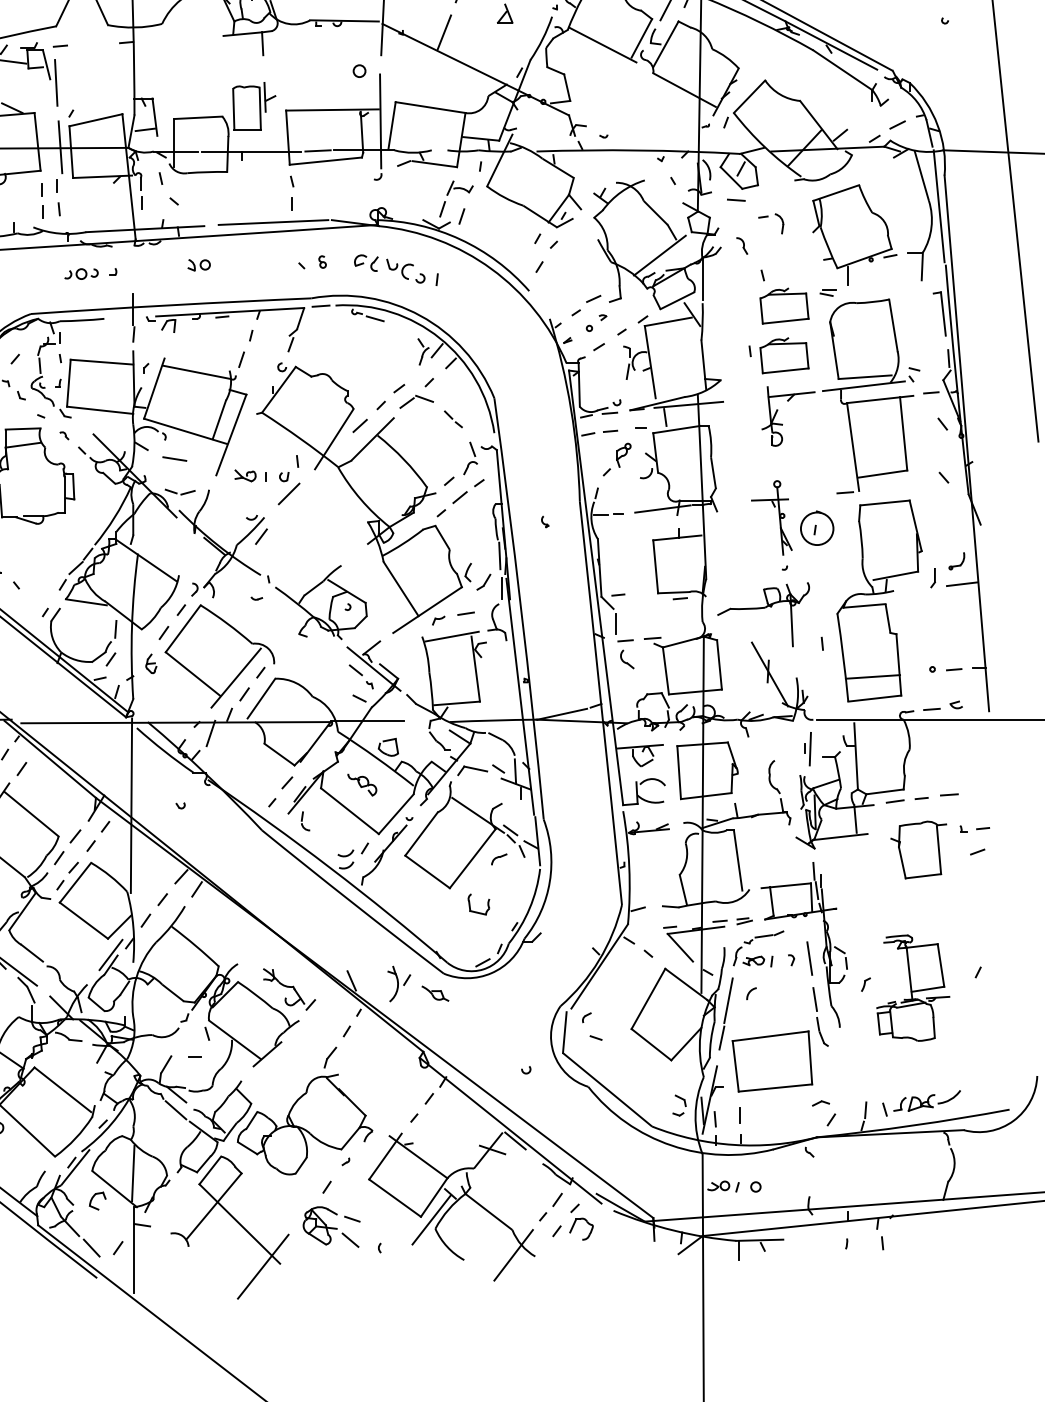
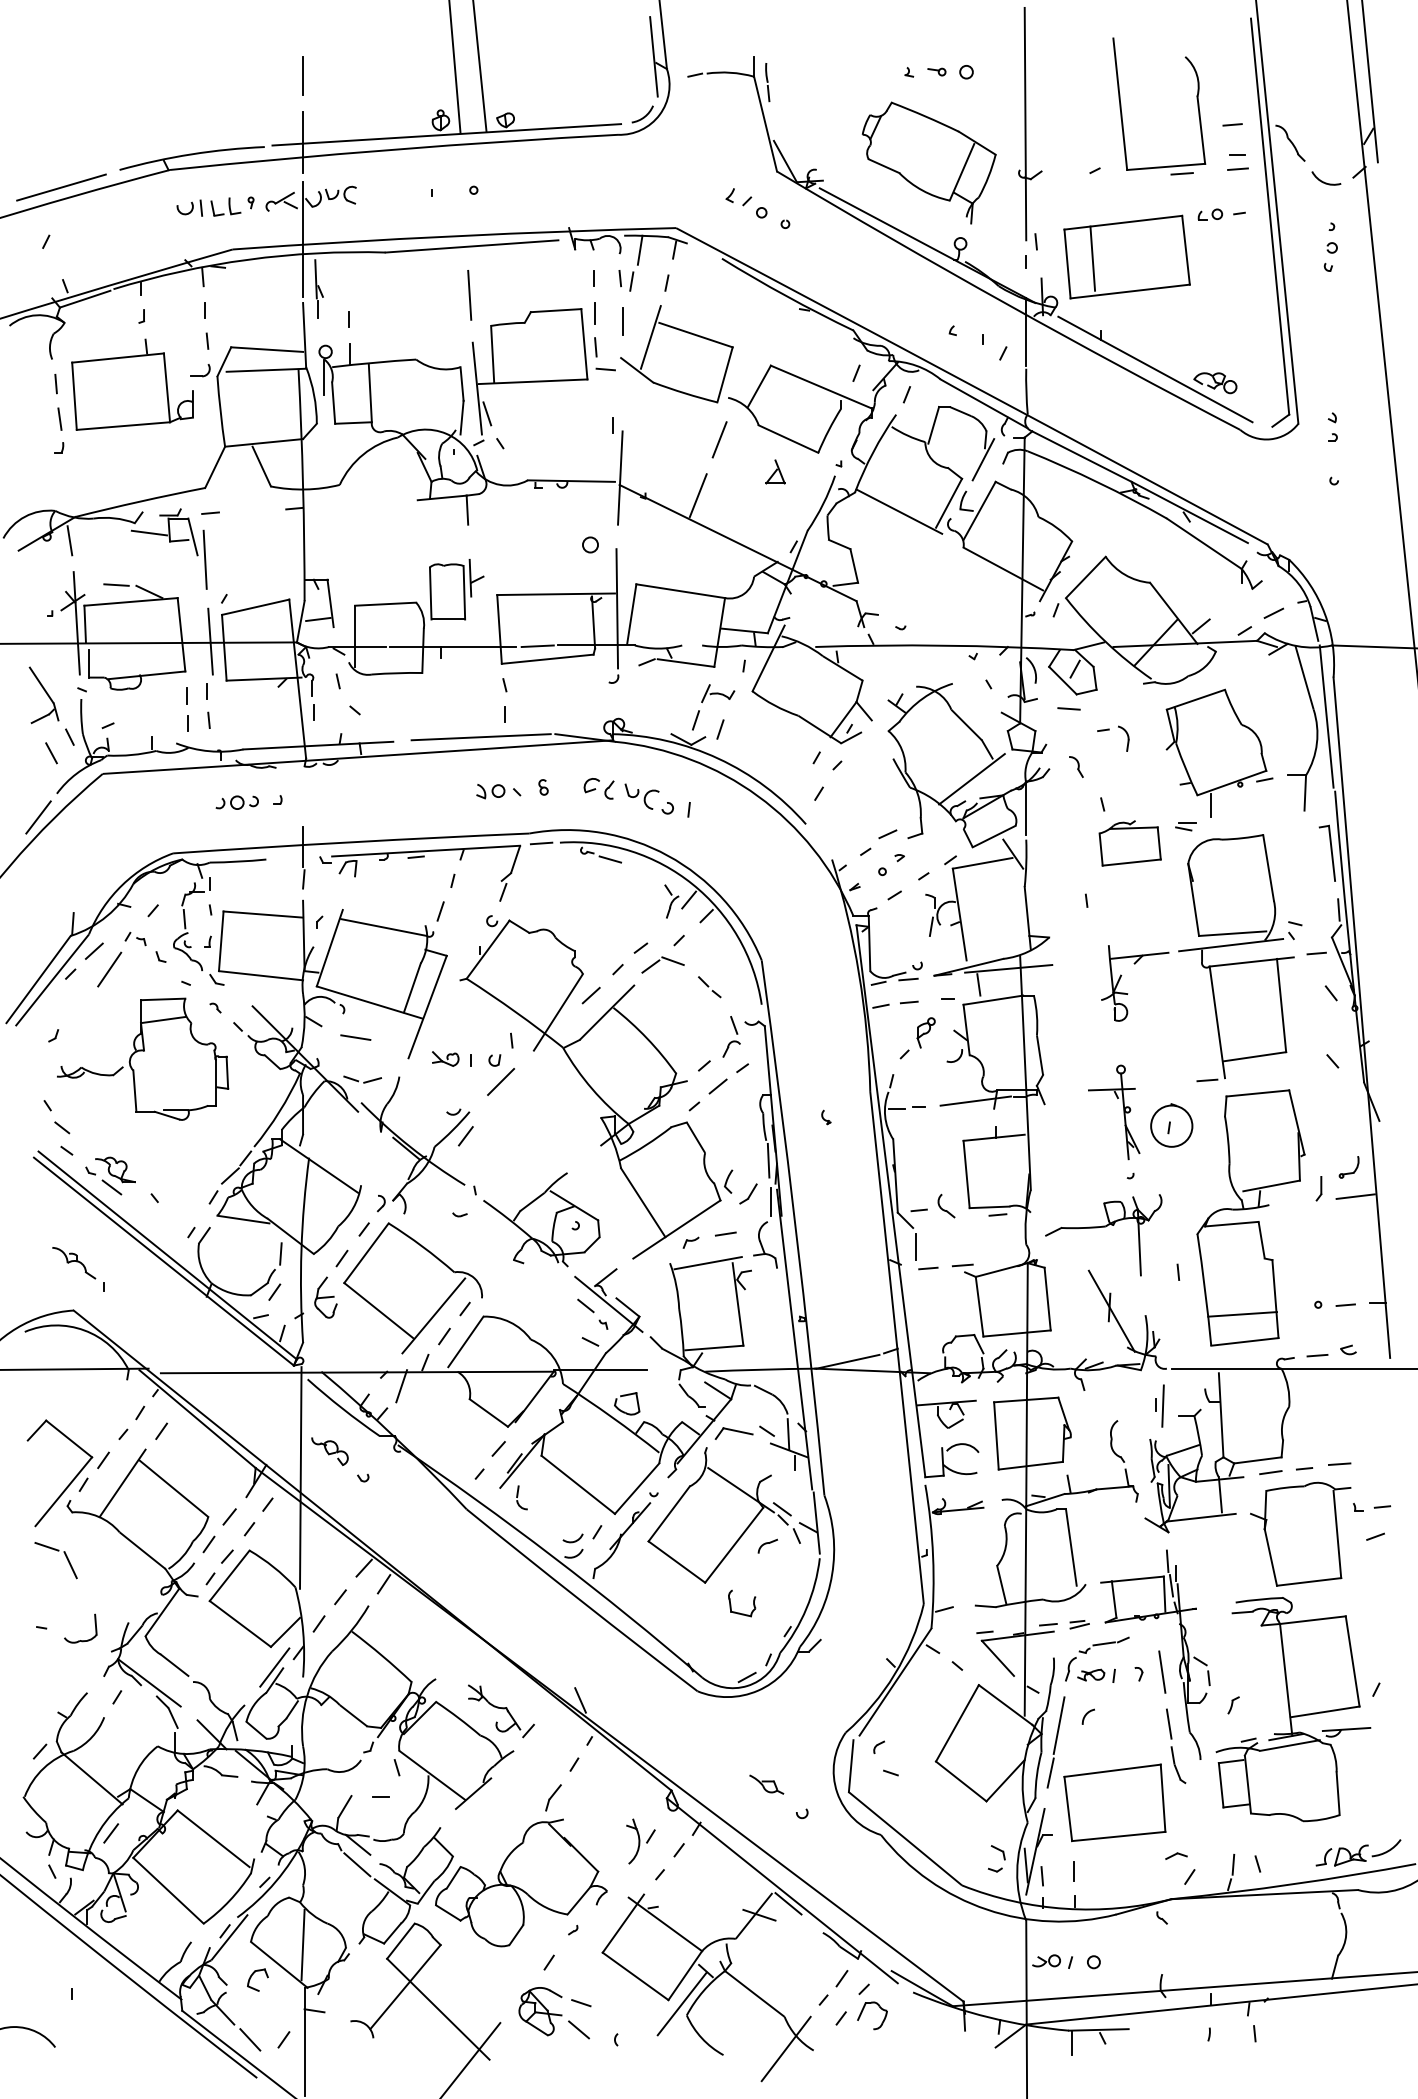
part: (198, 265) -> (490, 791), moved
part: (783, 355) -> (1129, 906), removed
part: (627, 658) -> (946, 1205), moved
part: (150, 663) -> (325, 1297), size x1.67
part: (361, 784) -> (329, 1451), moved
part: (918, 849) -> (1300, 1533), size x1.43
part: (398, 984) -> (640, 1841), moved
part: (913, 988) -> (1293, 1709), size x1.67
part: (435, 993) -> (766, 1784), moved
part: (927, 1100) -> (1358, 1852), moved

